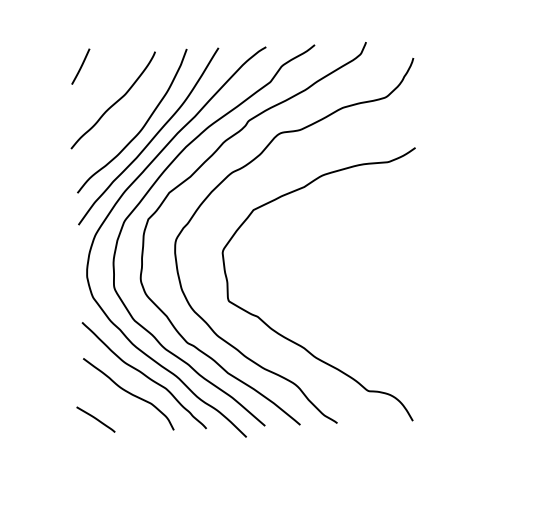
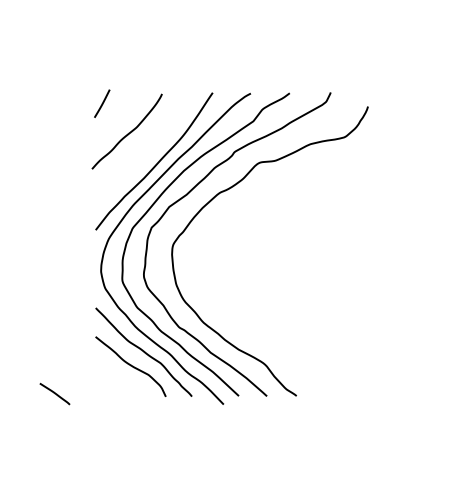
curve: (141, 128) -> (148, 154), removed
curve: (297, 342) -> (267, 330), removed
line: (95, 420) -> (54, 394), moved

